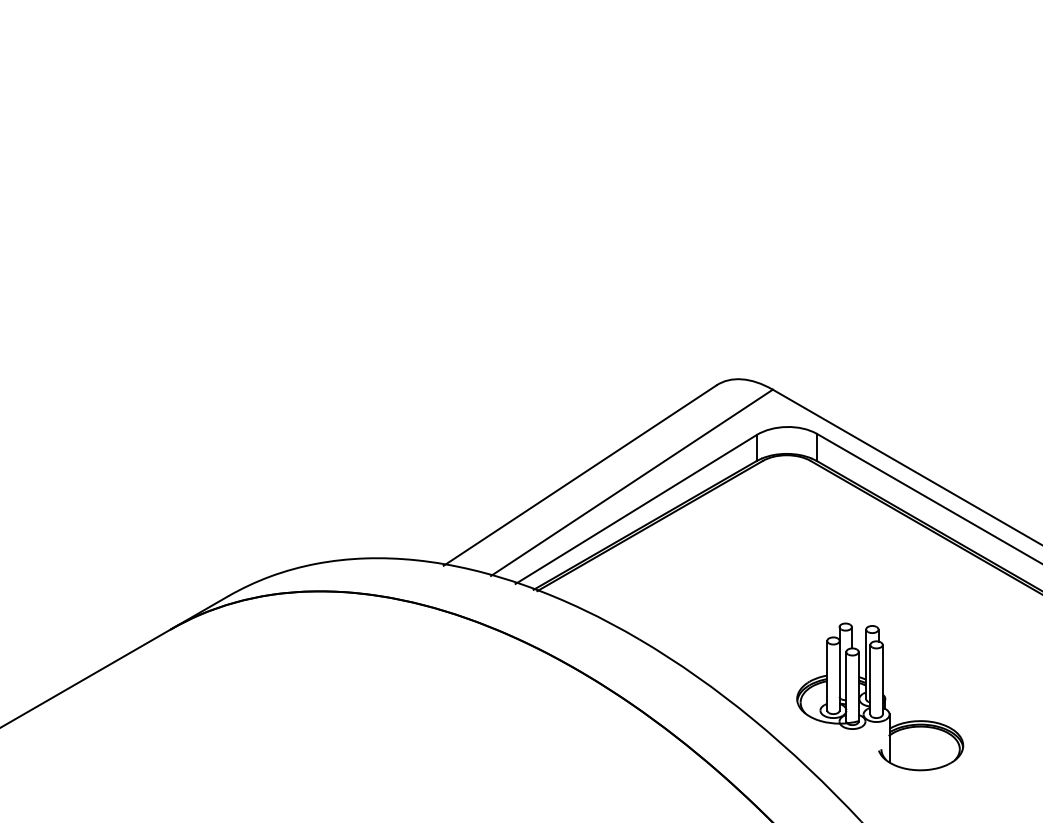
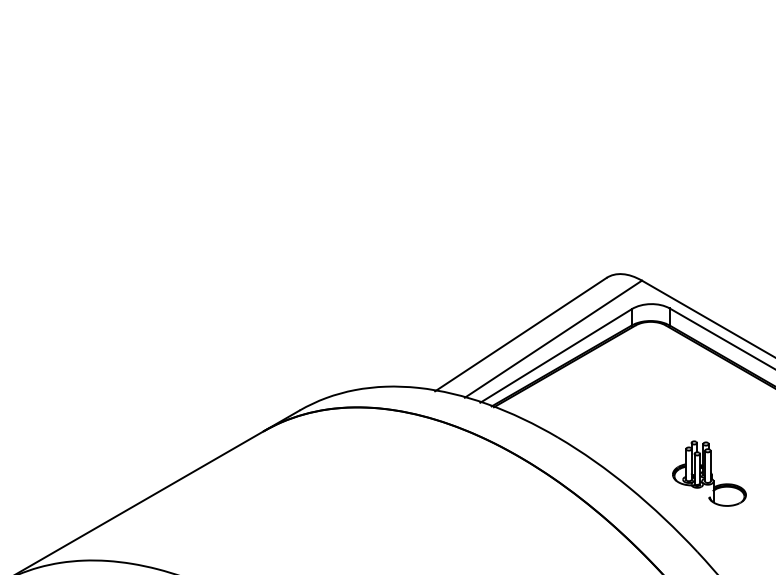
part: (880, 696) -> (709, 473), size x0.7

